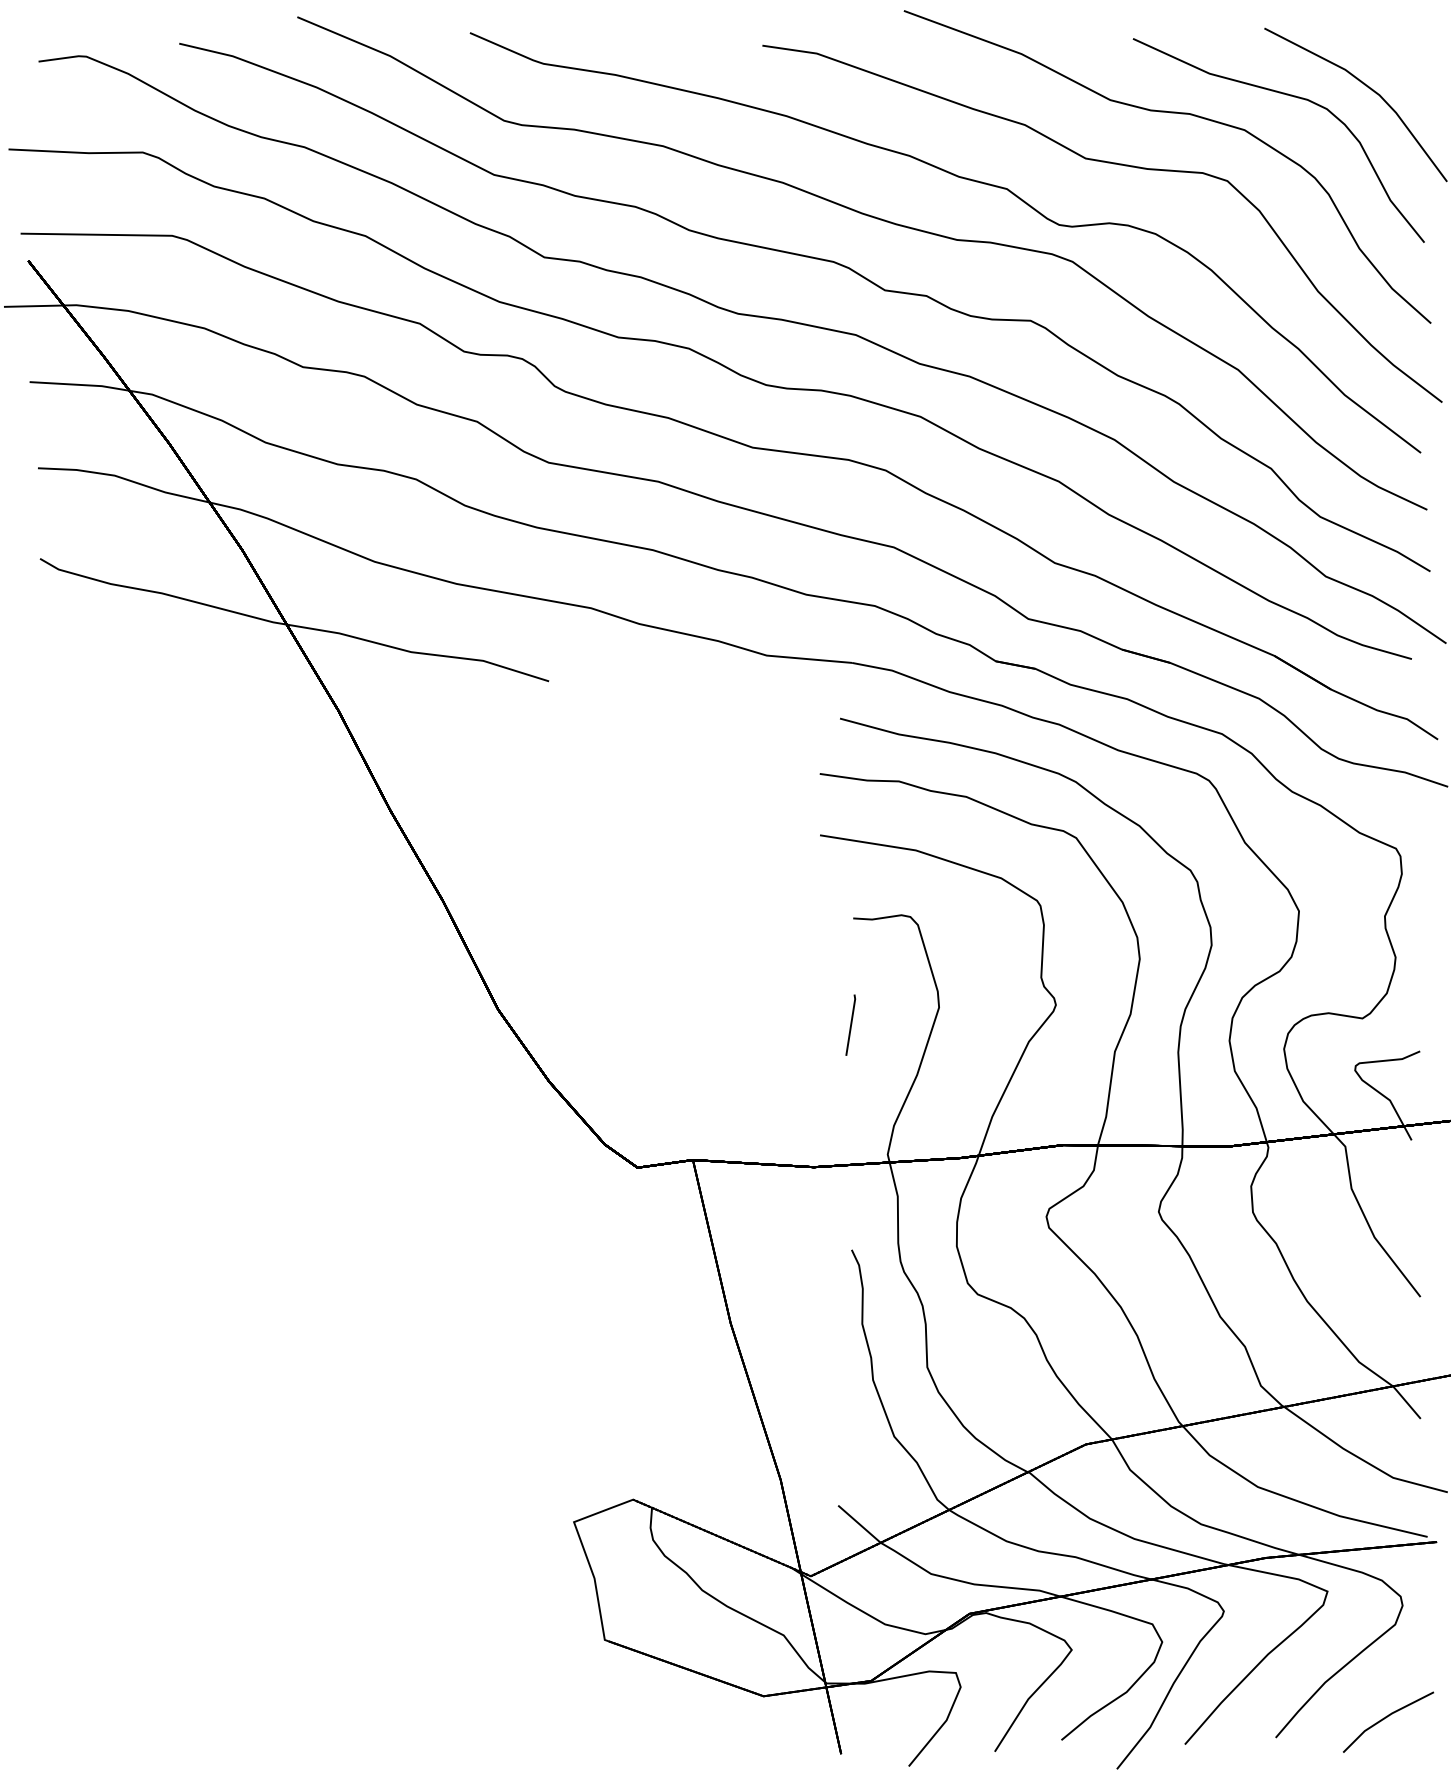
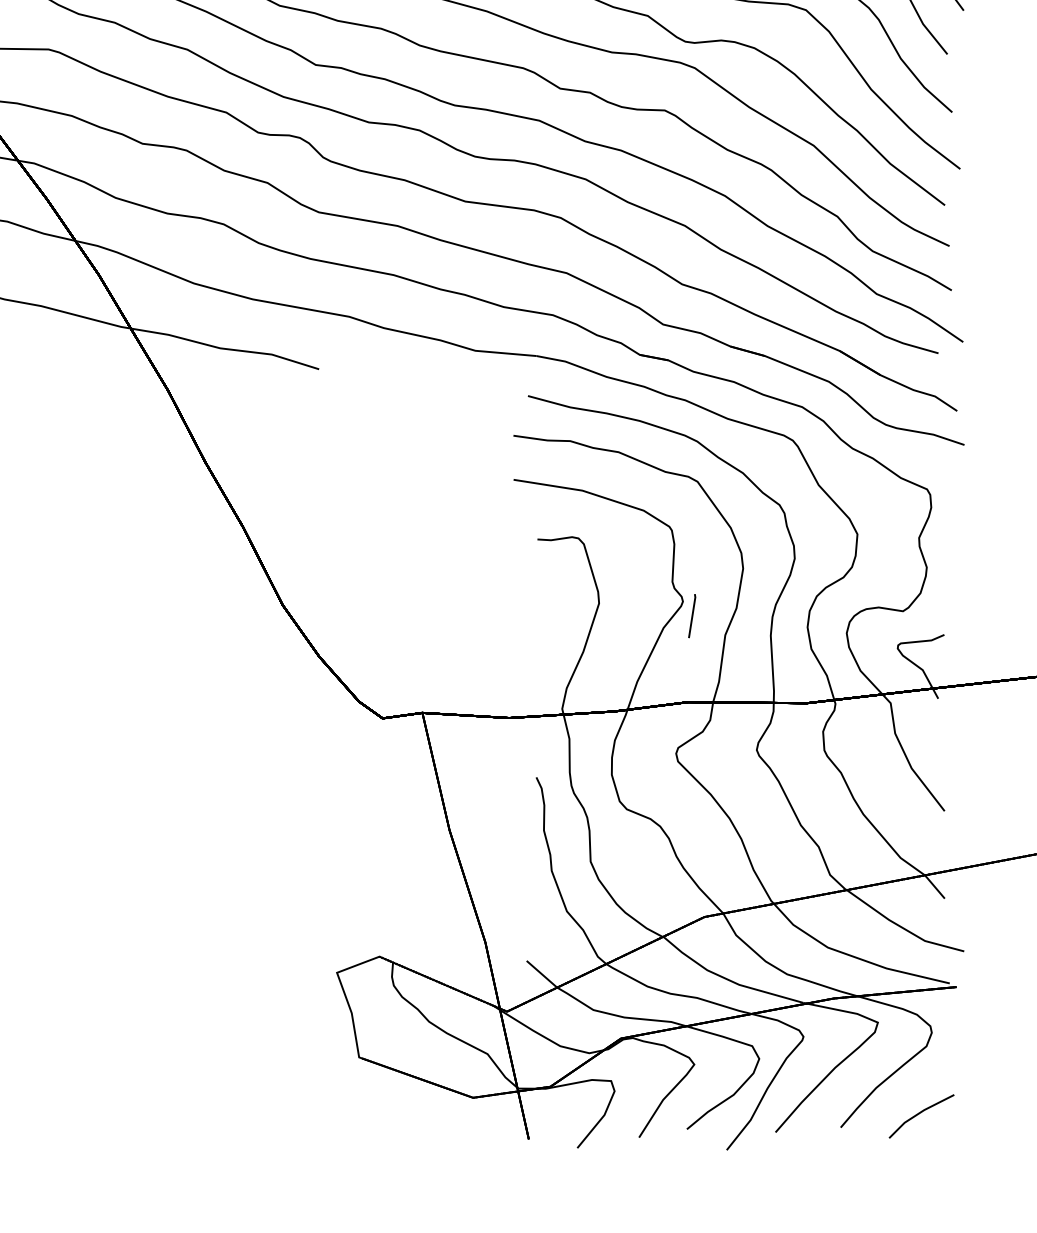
line: (850, 1024) -> (691, 615), moved

